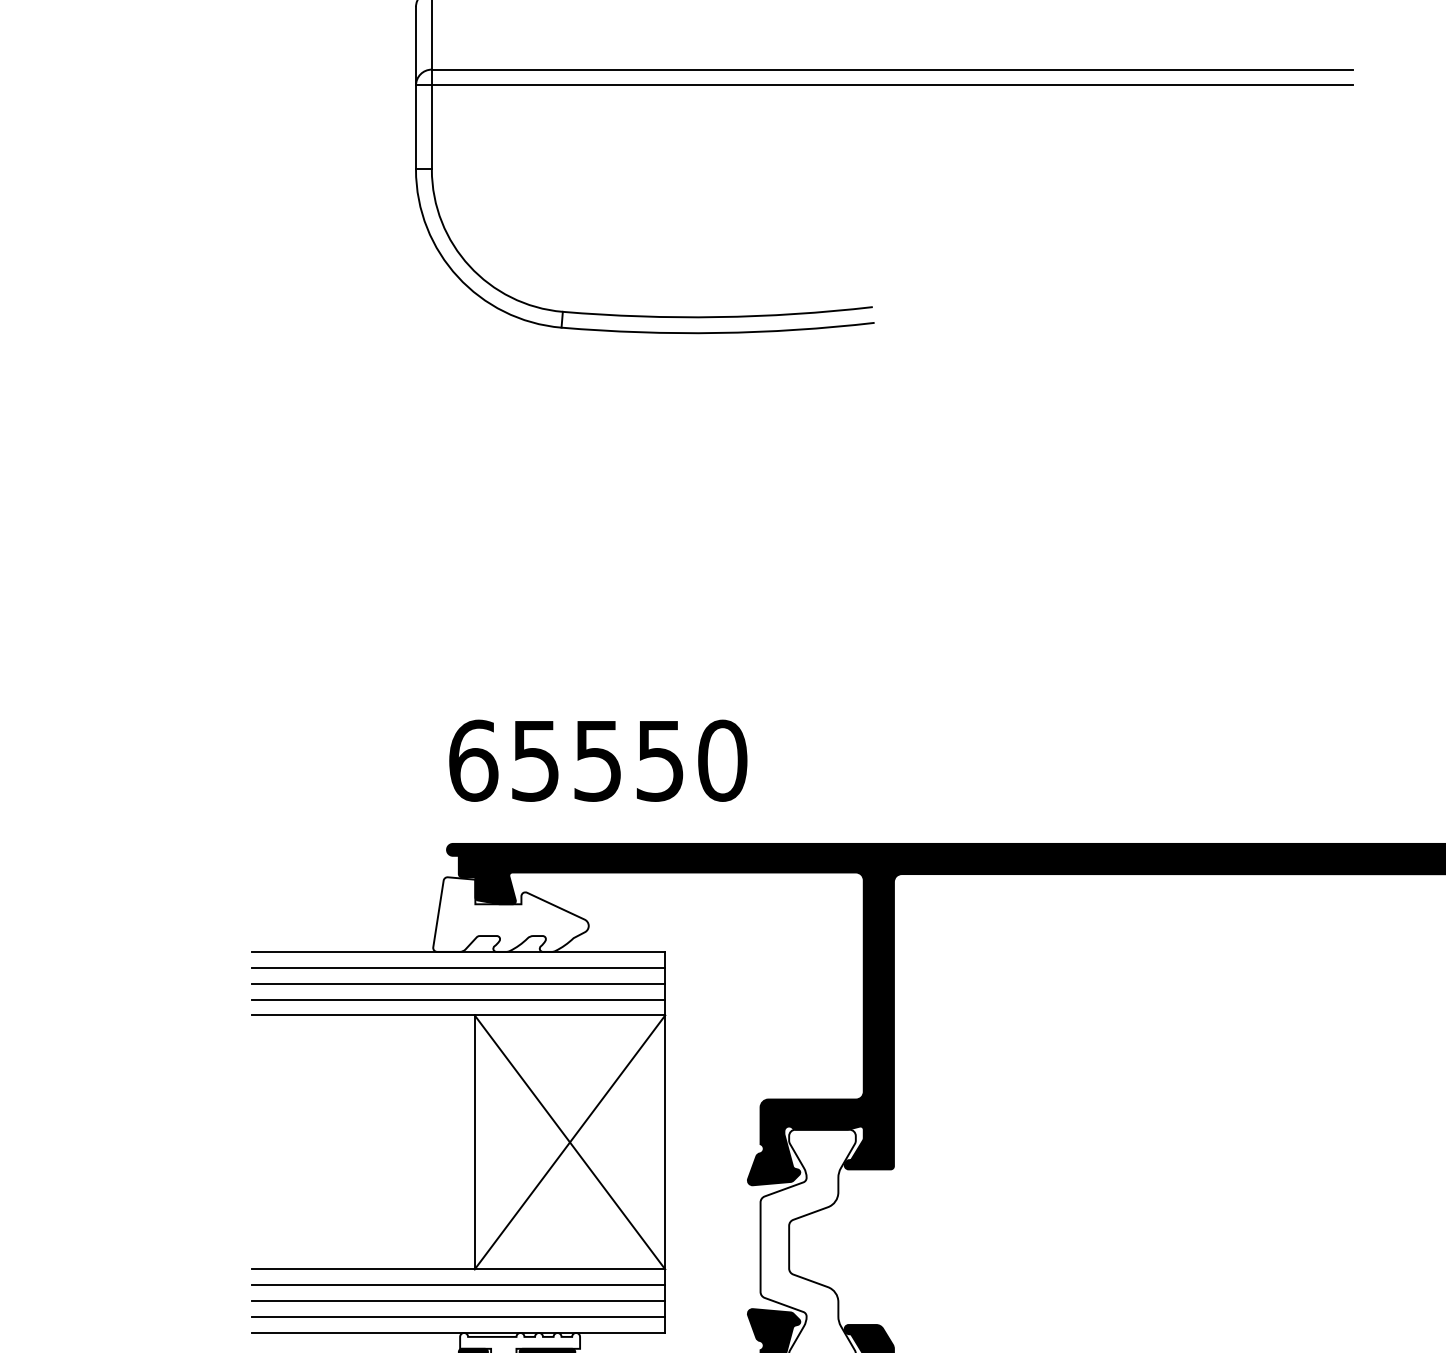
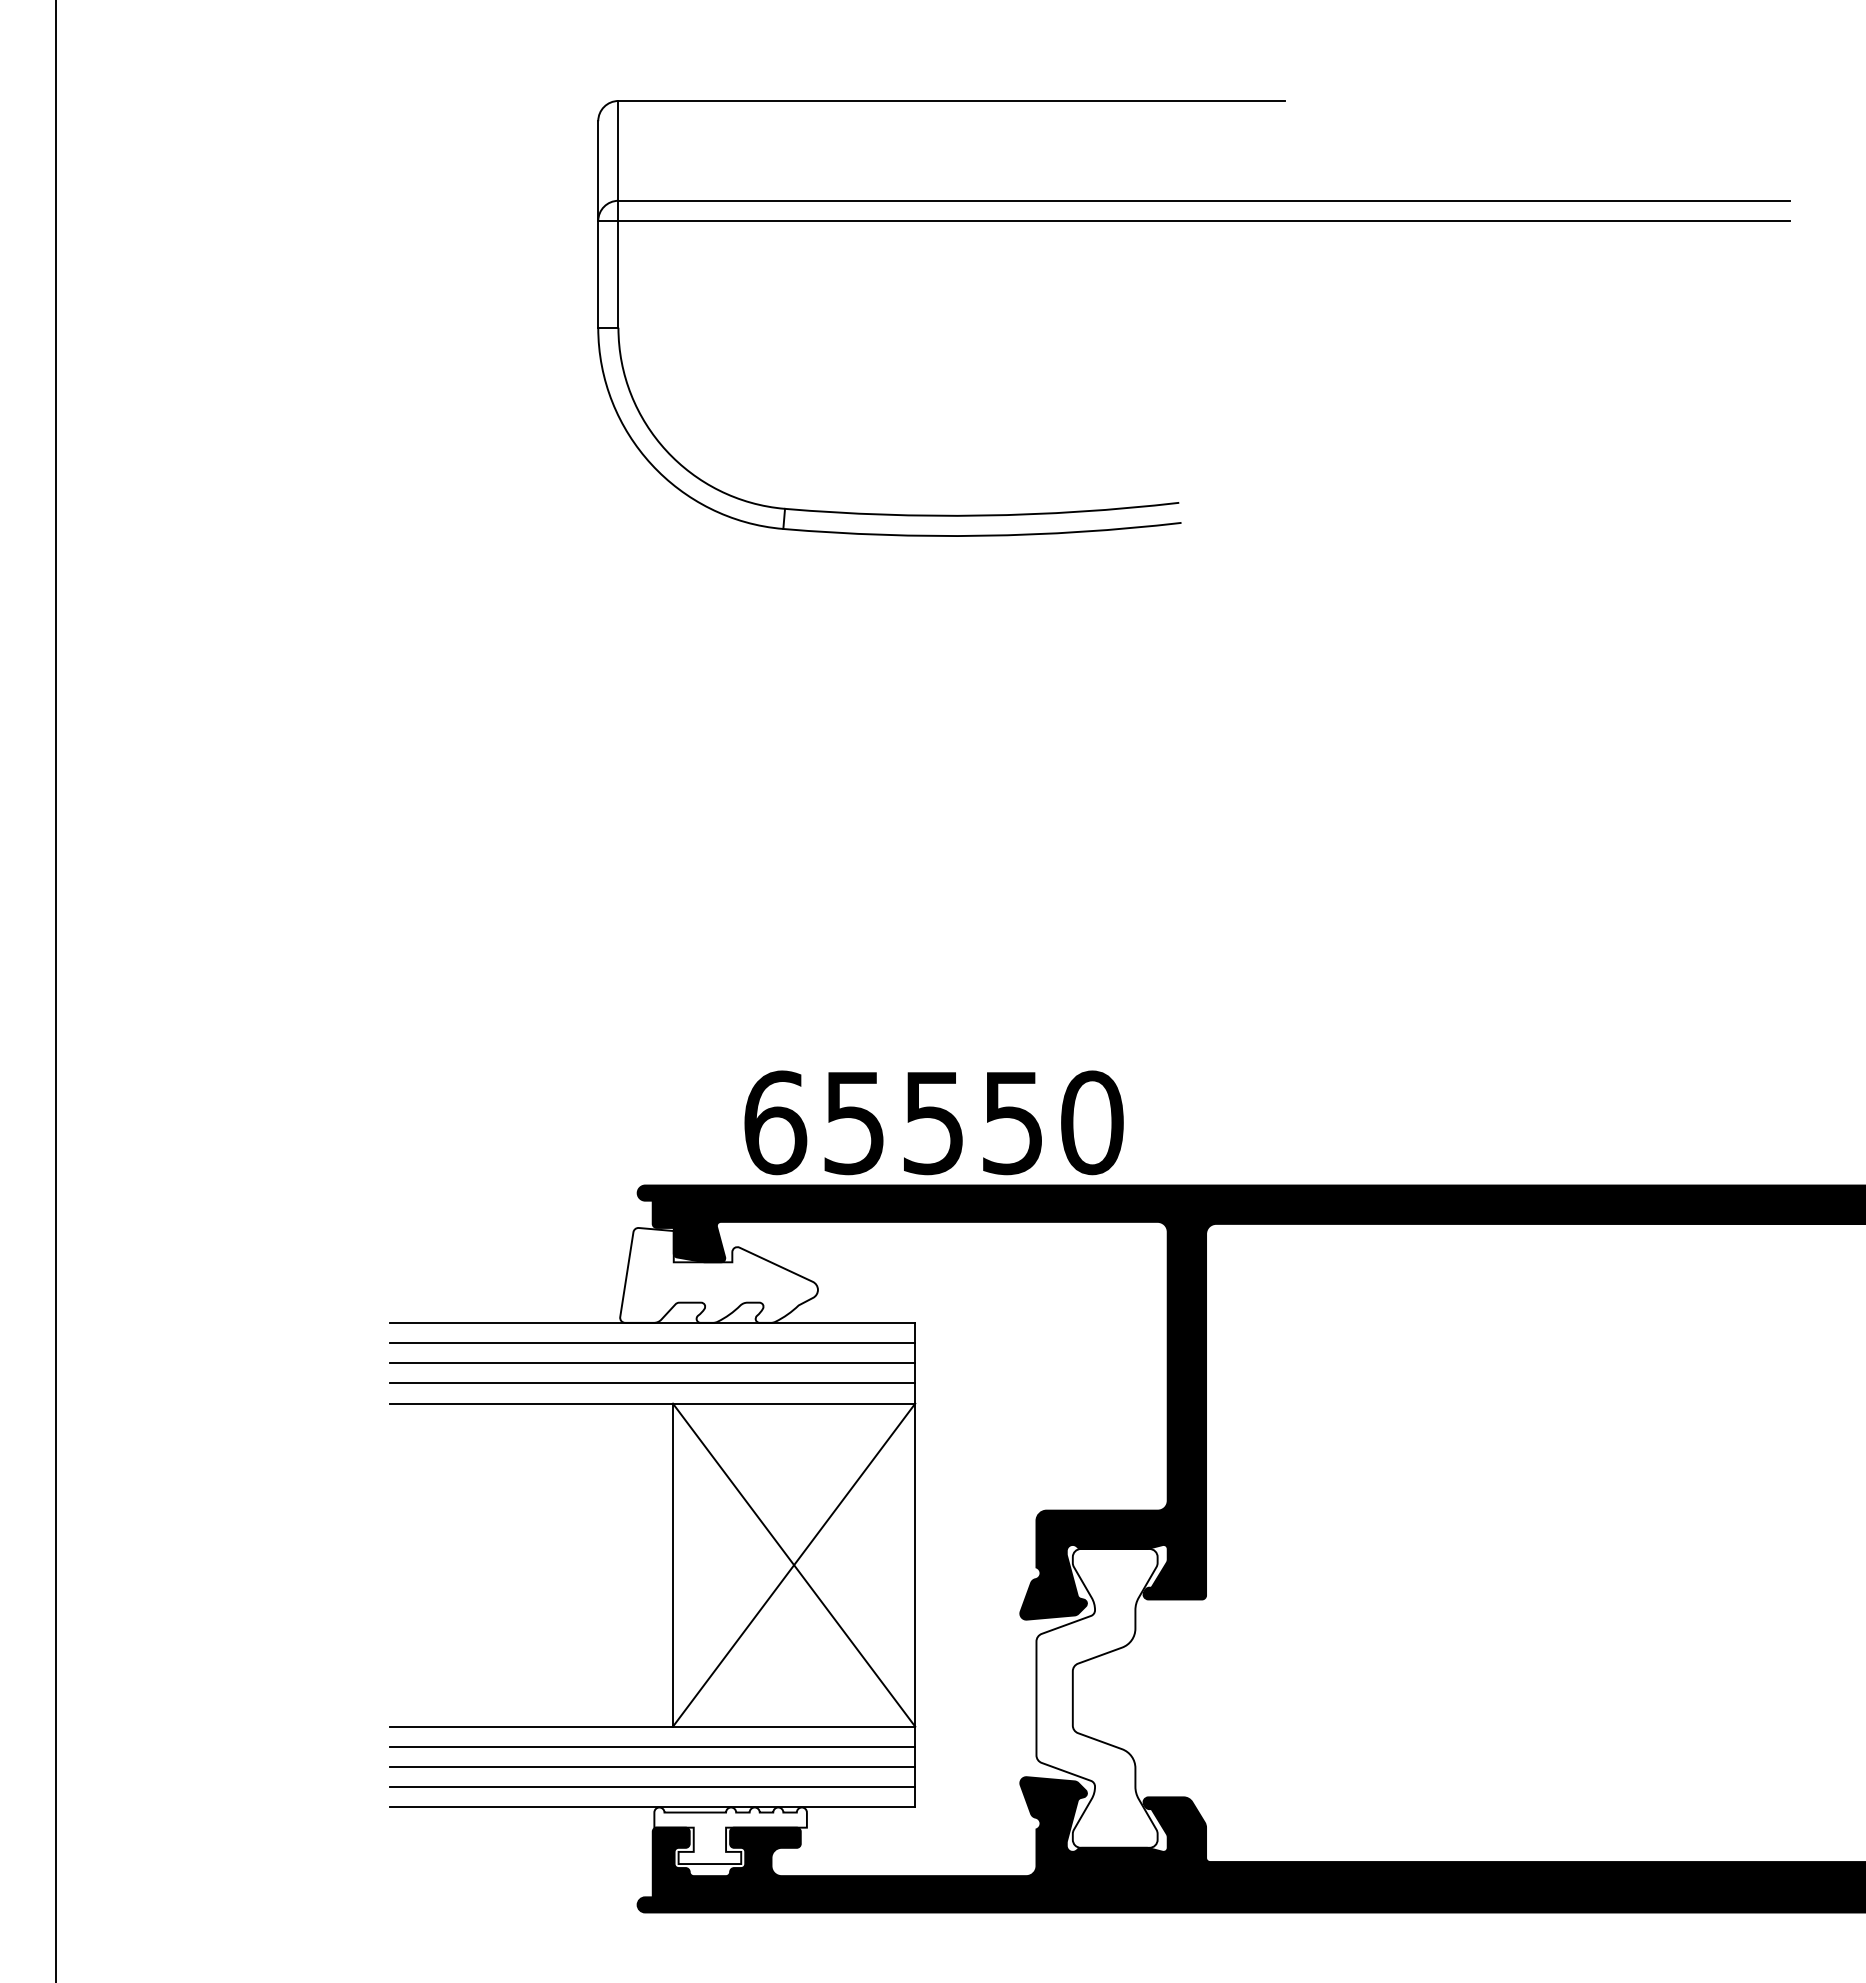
text: (597, 760) -> (933, 1122), moved

